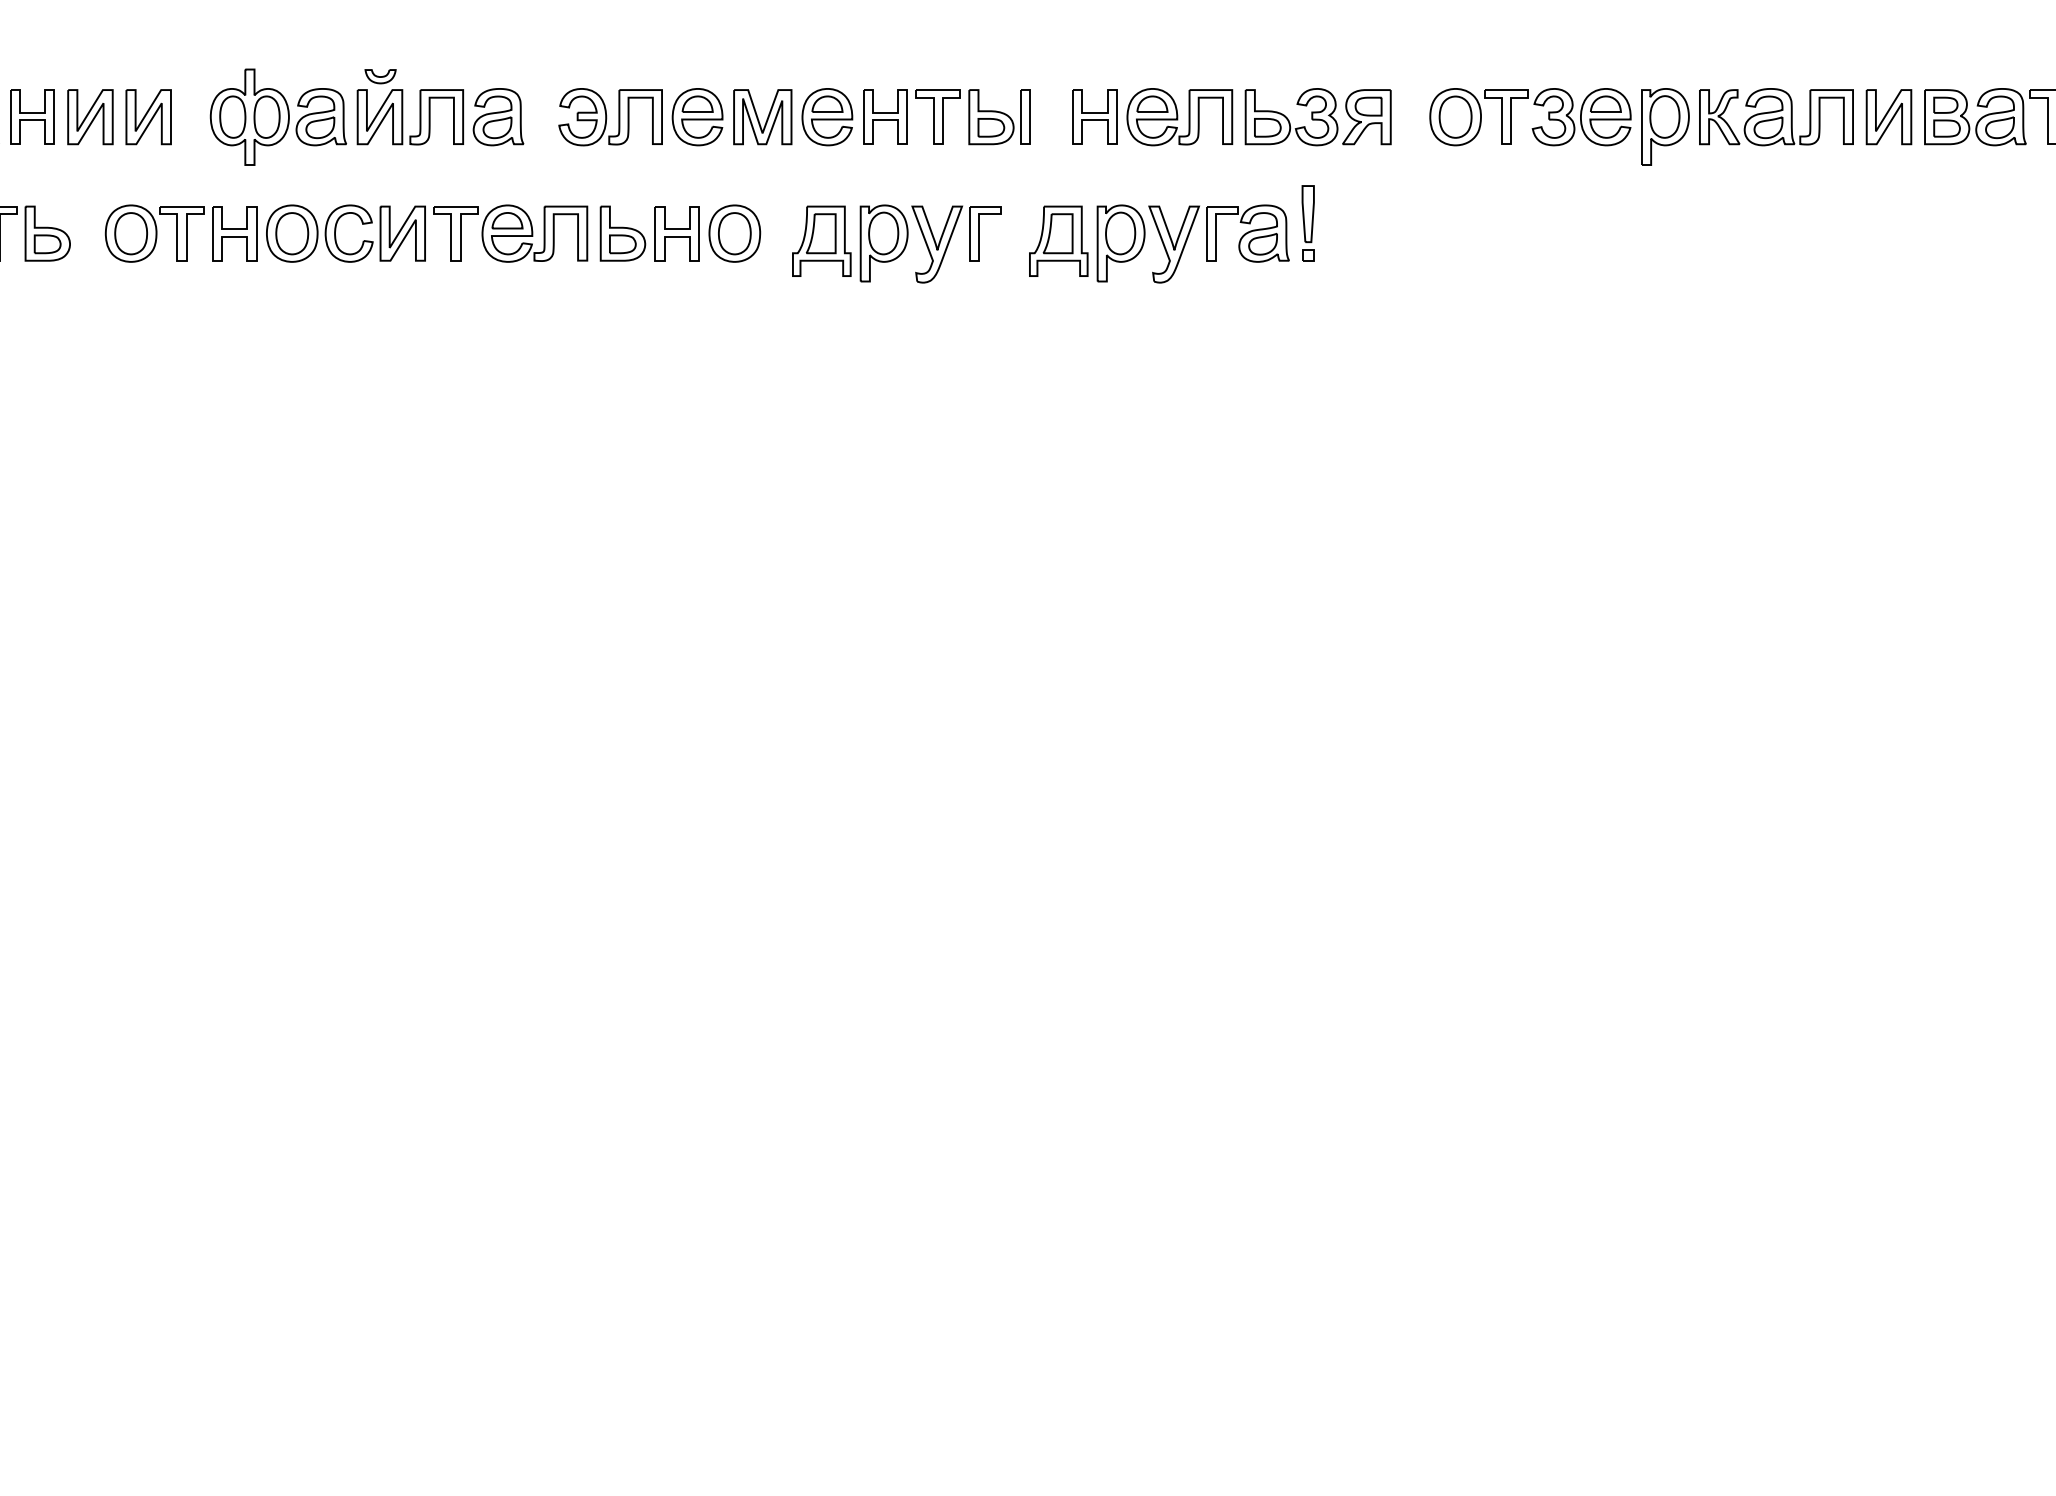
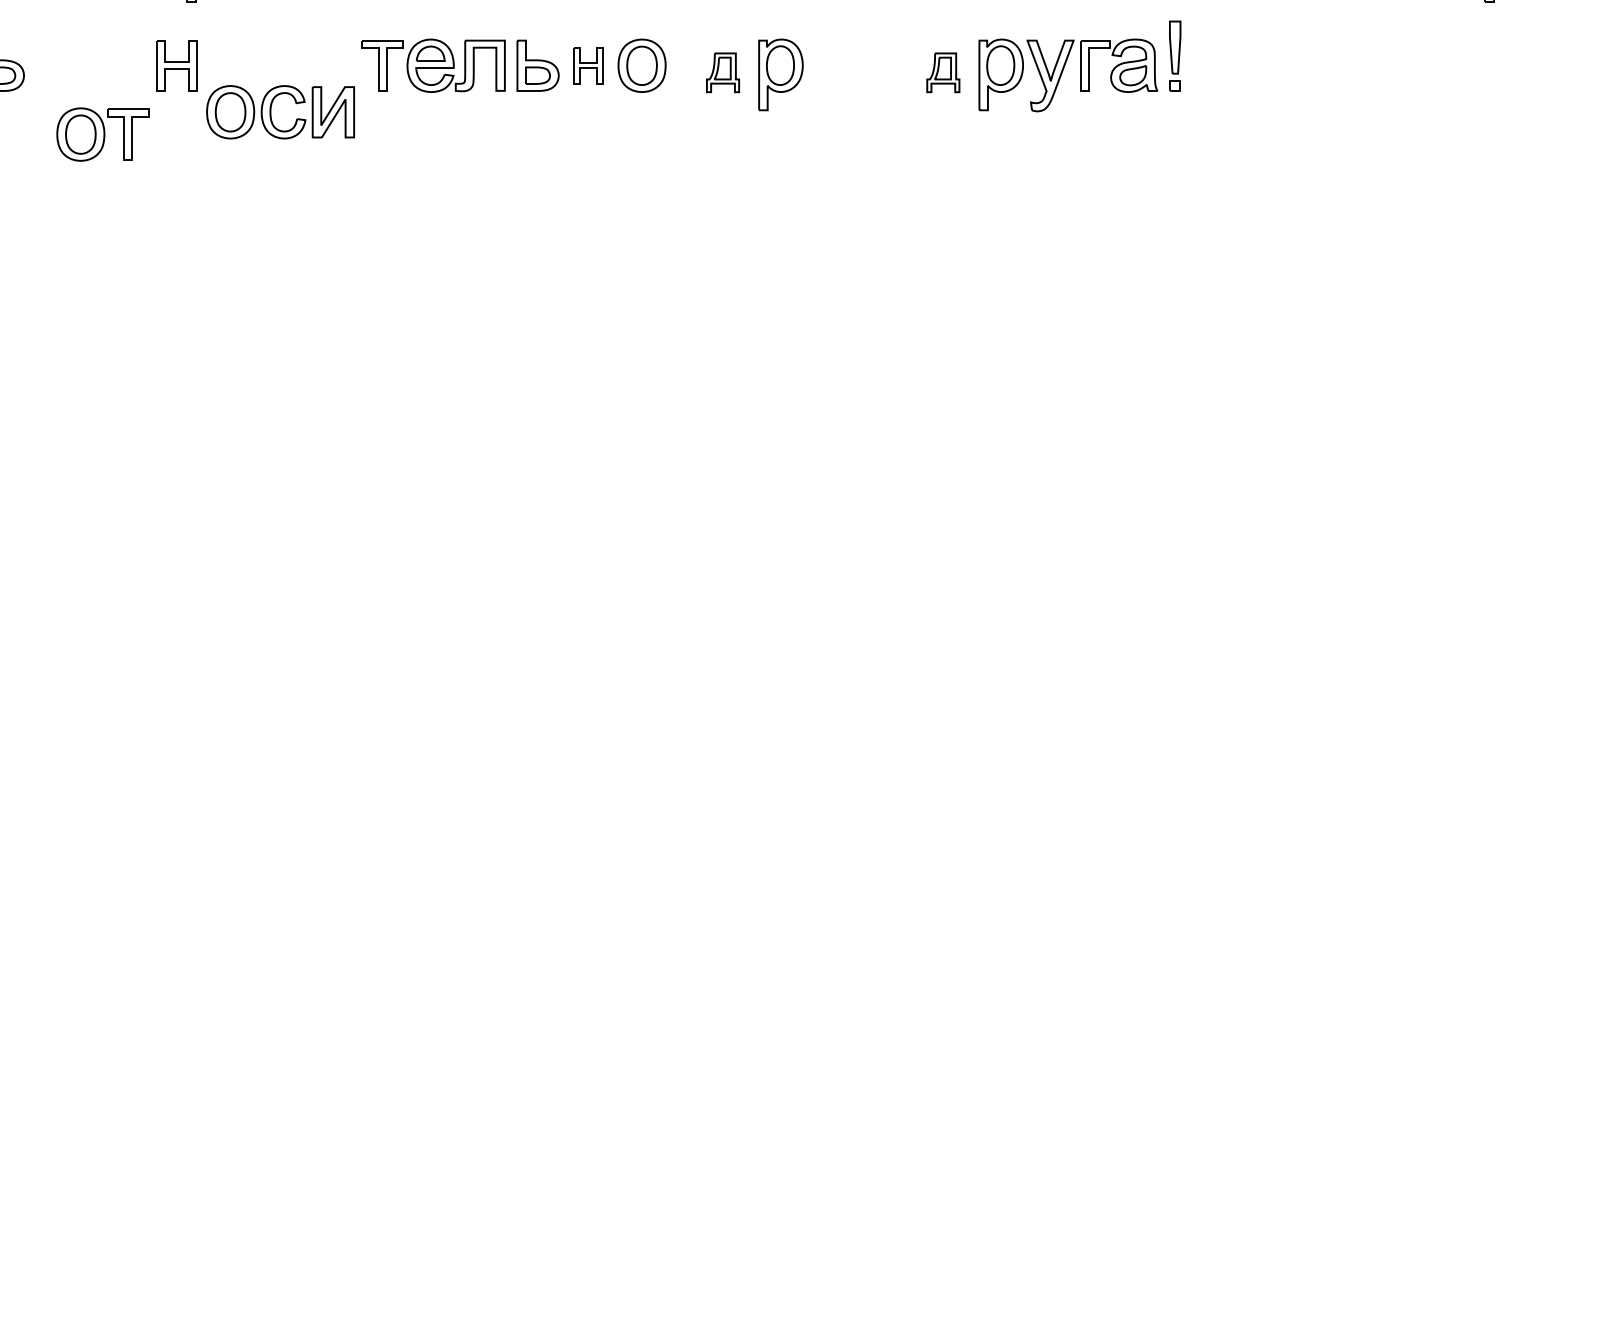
part: (336, 230) -> (271, 109), moved
part: (154, 233) -> (102, 134), moved
part: (676, 233) -> (587, 65), size x0.7
part: (821, 240) -> (722, 72), size x0.6
part: (1058, 240) -> (943, 72), size x0.6
part: (949, 243) -> (841, 74), removed

